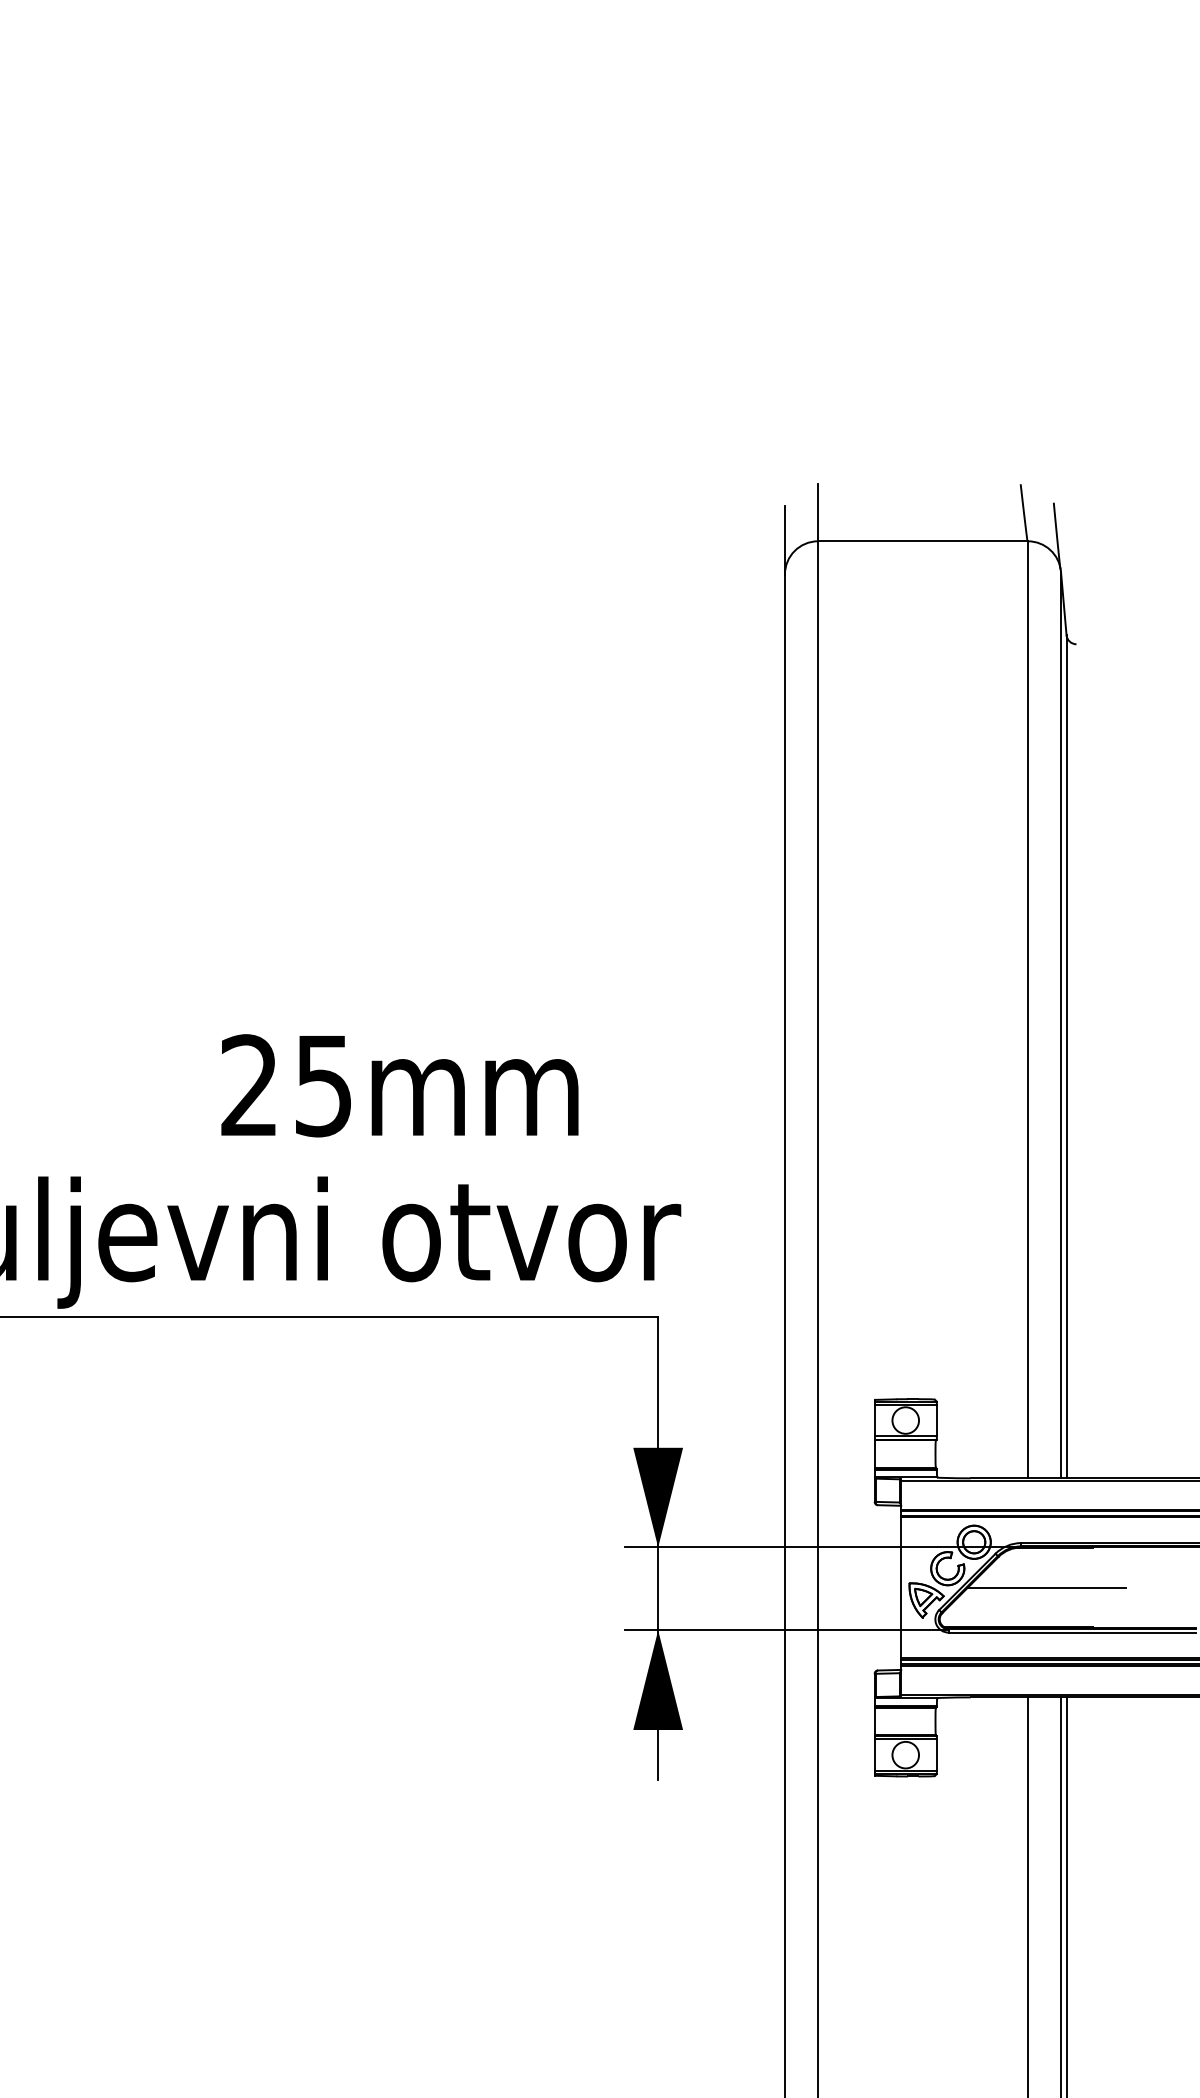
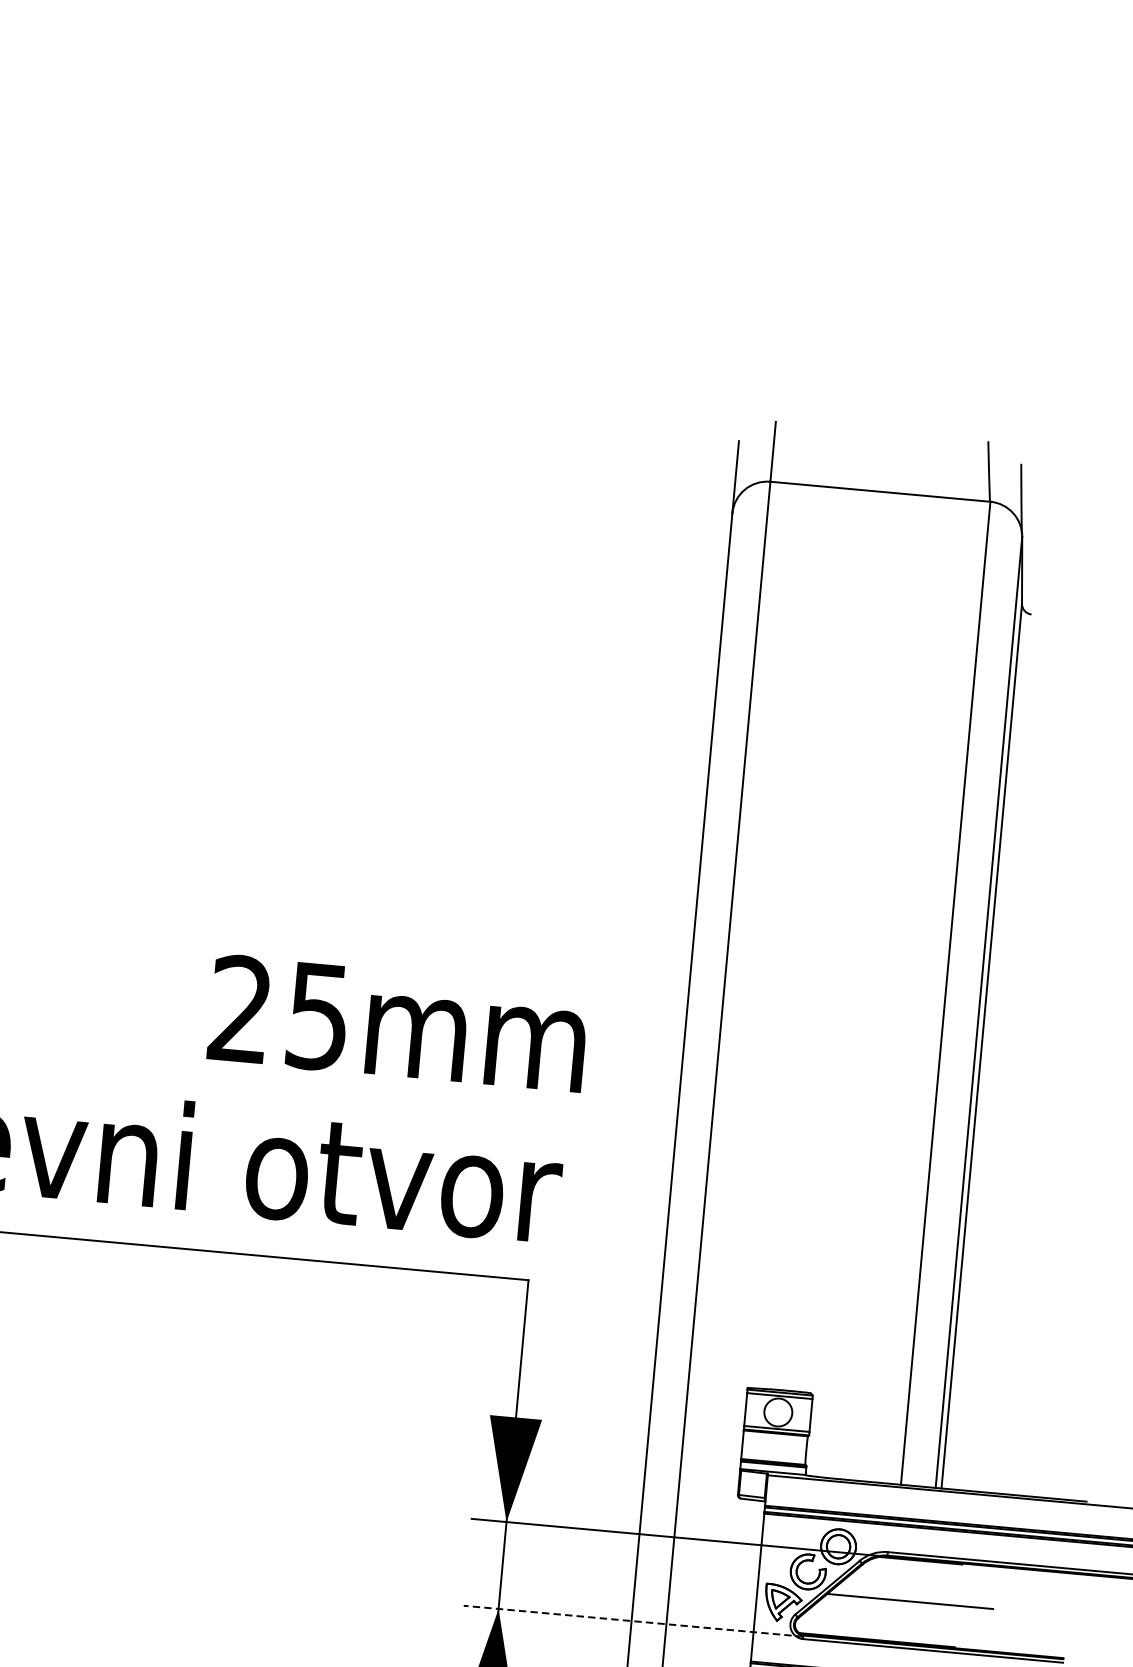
text: (399, 1085) -> (397, 1023), moved
line: (786, 1630) -> (633, 1621), solid -> dashed

